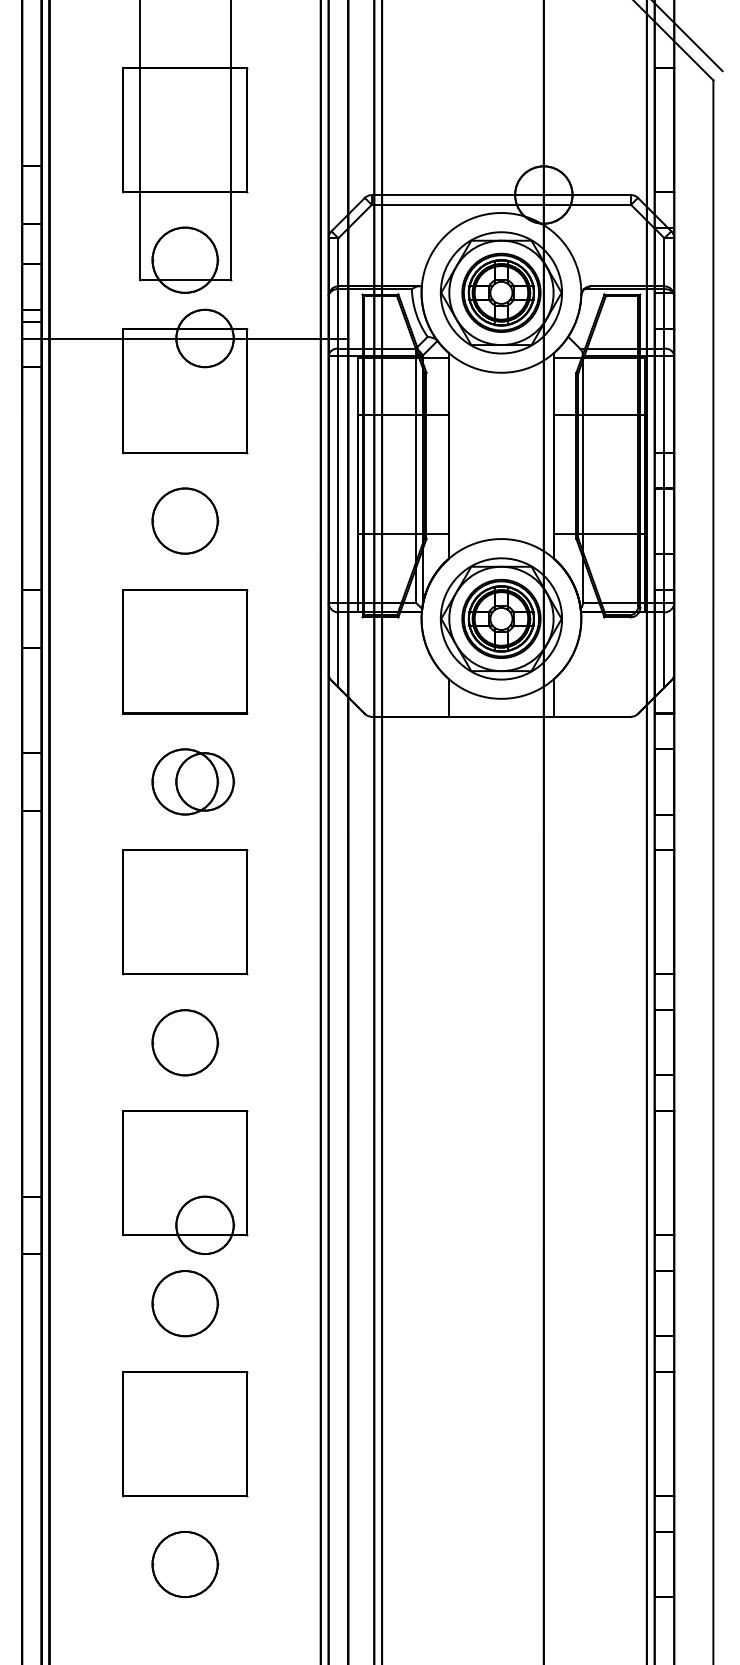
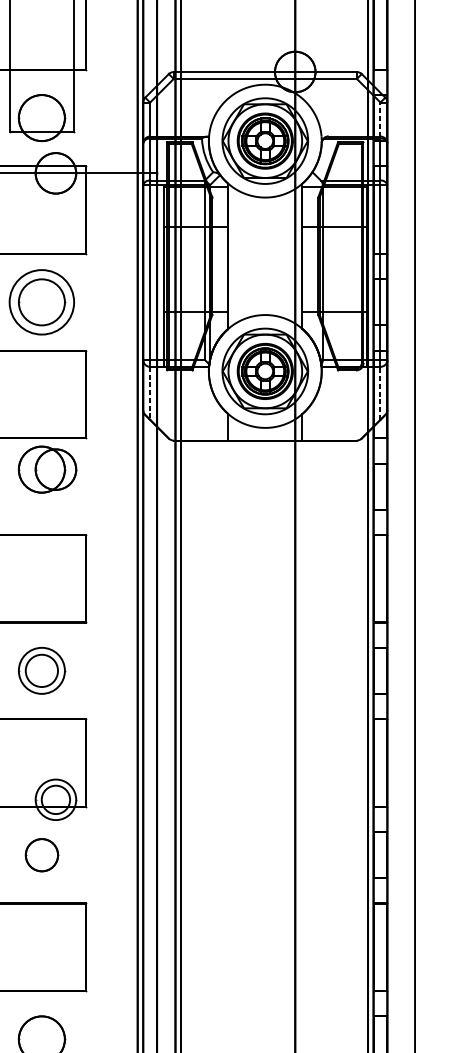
line: (664, 261) -> (380, 118), solid -> dashed
circle: (184, 520) -> (41, 301), size x1.4
line: (664, 649) -> (380, 393), solid -> dashed
line: (338, 650) -> (150, 393), solid -> dashed
part: (193, 781) -> (47, 469), moved
circle: (184, 1042) -> (41, 670), size x0.7
circle: (204, 1225) -> (55, 799), size x0.7
part: (185, 1303) -> (42, 855), size x0.7

